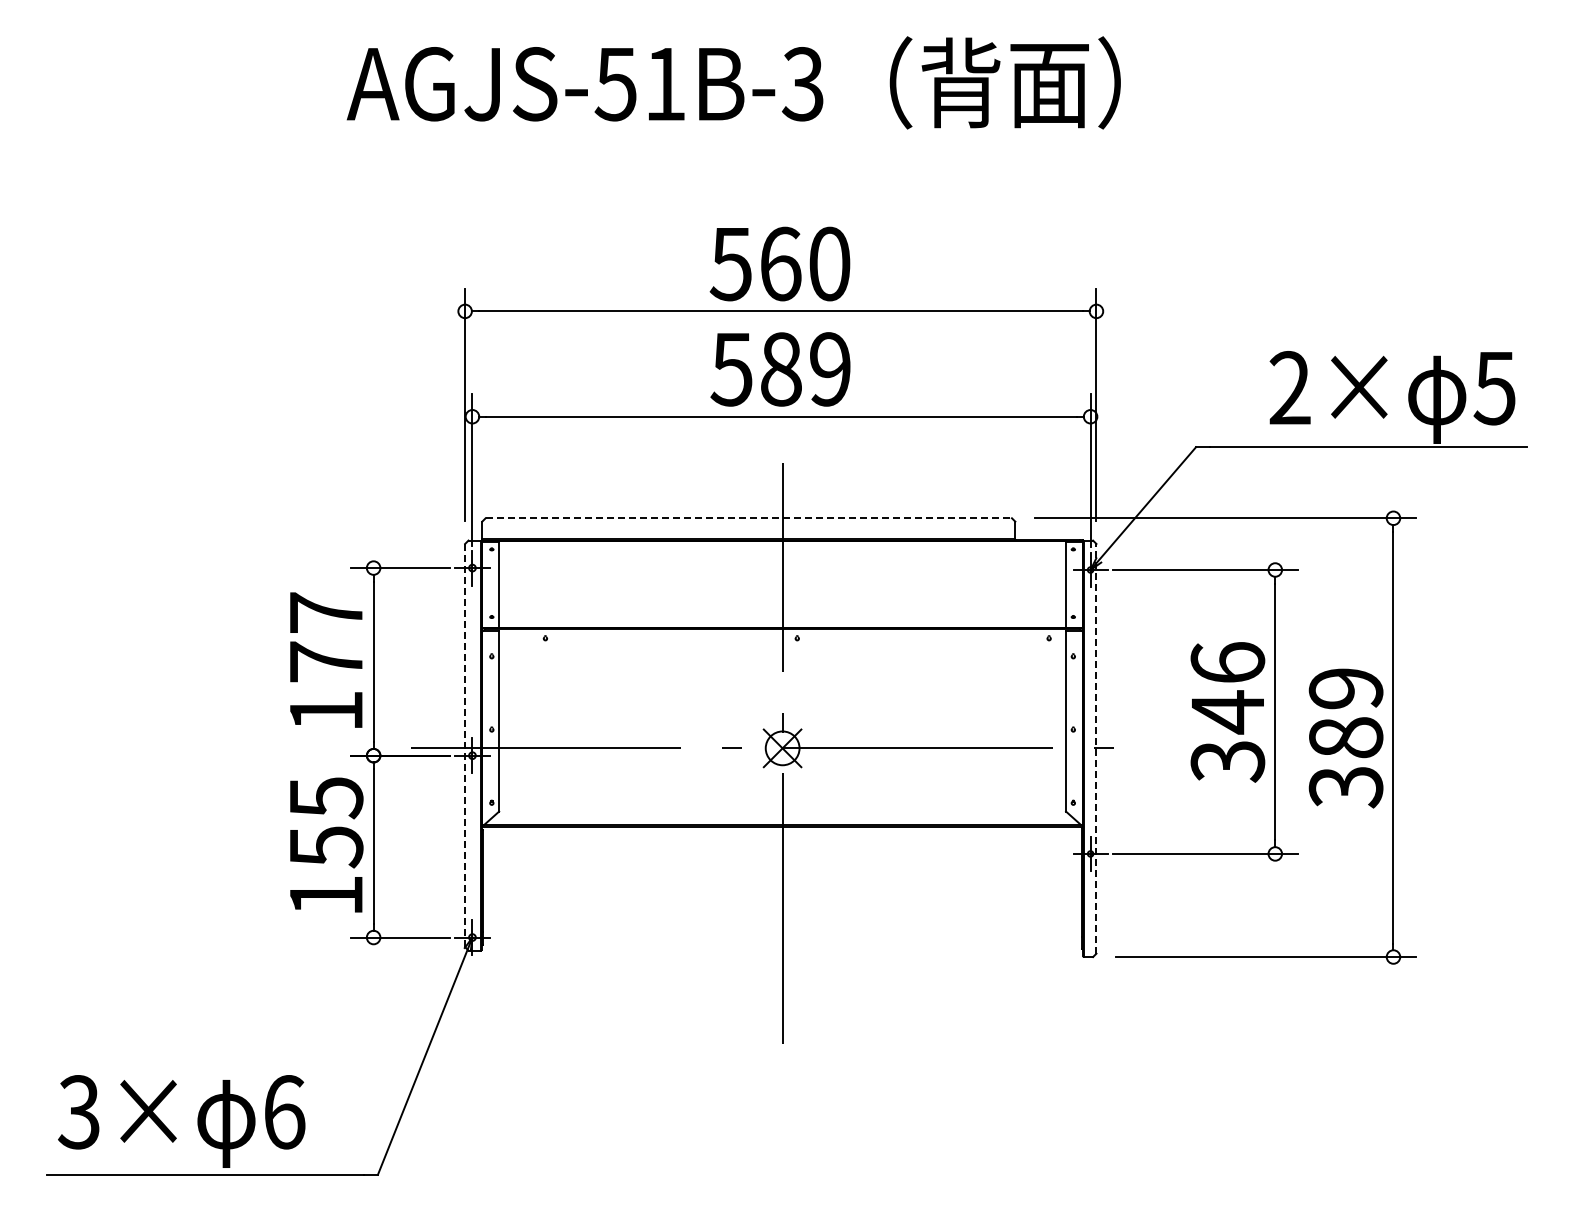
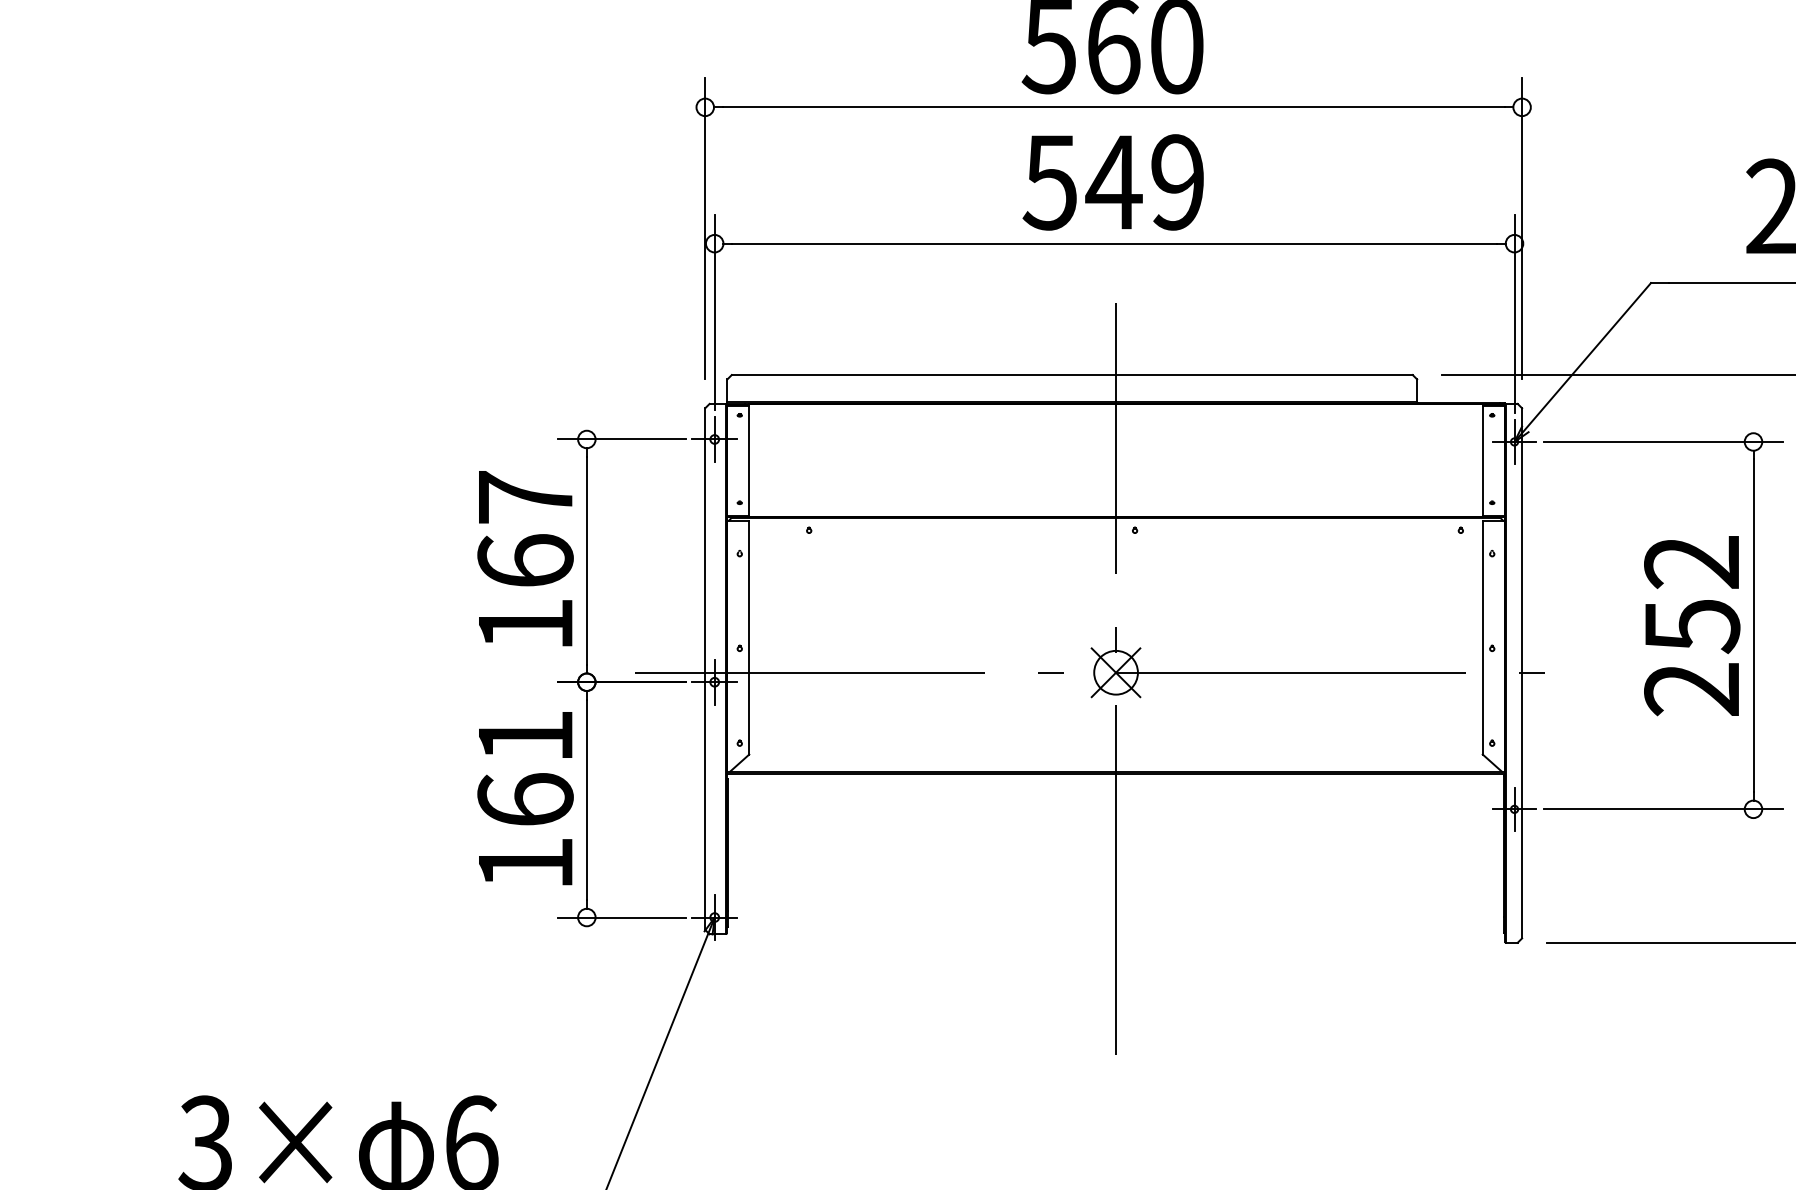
text: (780, 369) -> (1113, 182), 589 -> 549
line: (749, 518) -> (1073, 375), dashed -> solid
text: (326, 661) -> (525, 560), 177 -> 167
text: (1227, 712) -> (1691, 626), 346 -> 252
line: (465, 745) -> (705, 669), dashed -> solid
line: (1096, 748) -> (1522, 672), dashed -> solid
text: (326, 822) -> (525, 768), 155 -> 161

